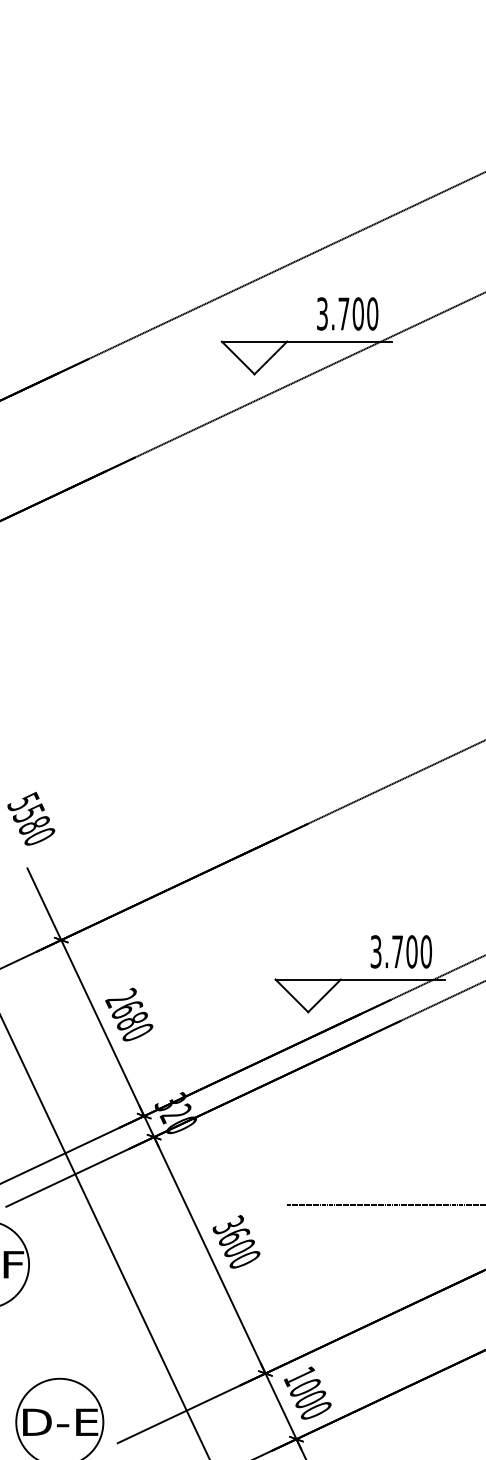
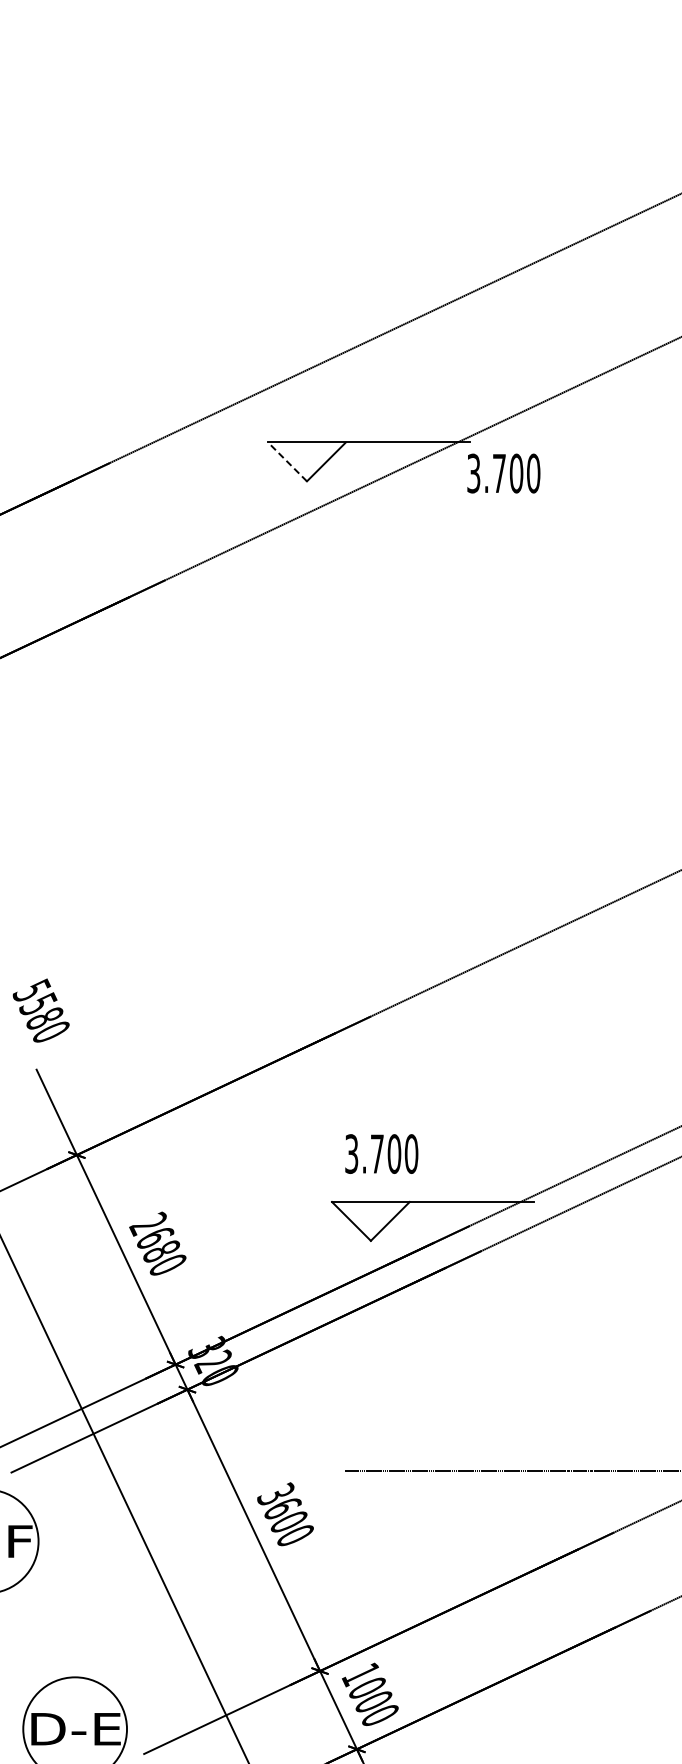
text: (347, 313) -> (503, 473), moved
line: (238, 357) -> (287, 461), solid -> dashed
text: (401, 951) -> (381, 1153), moved

